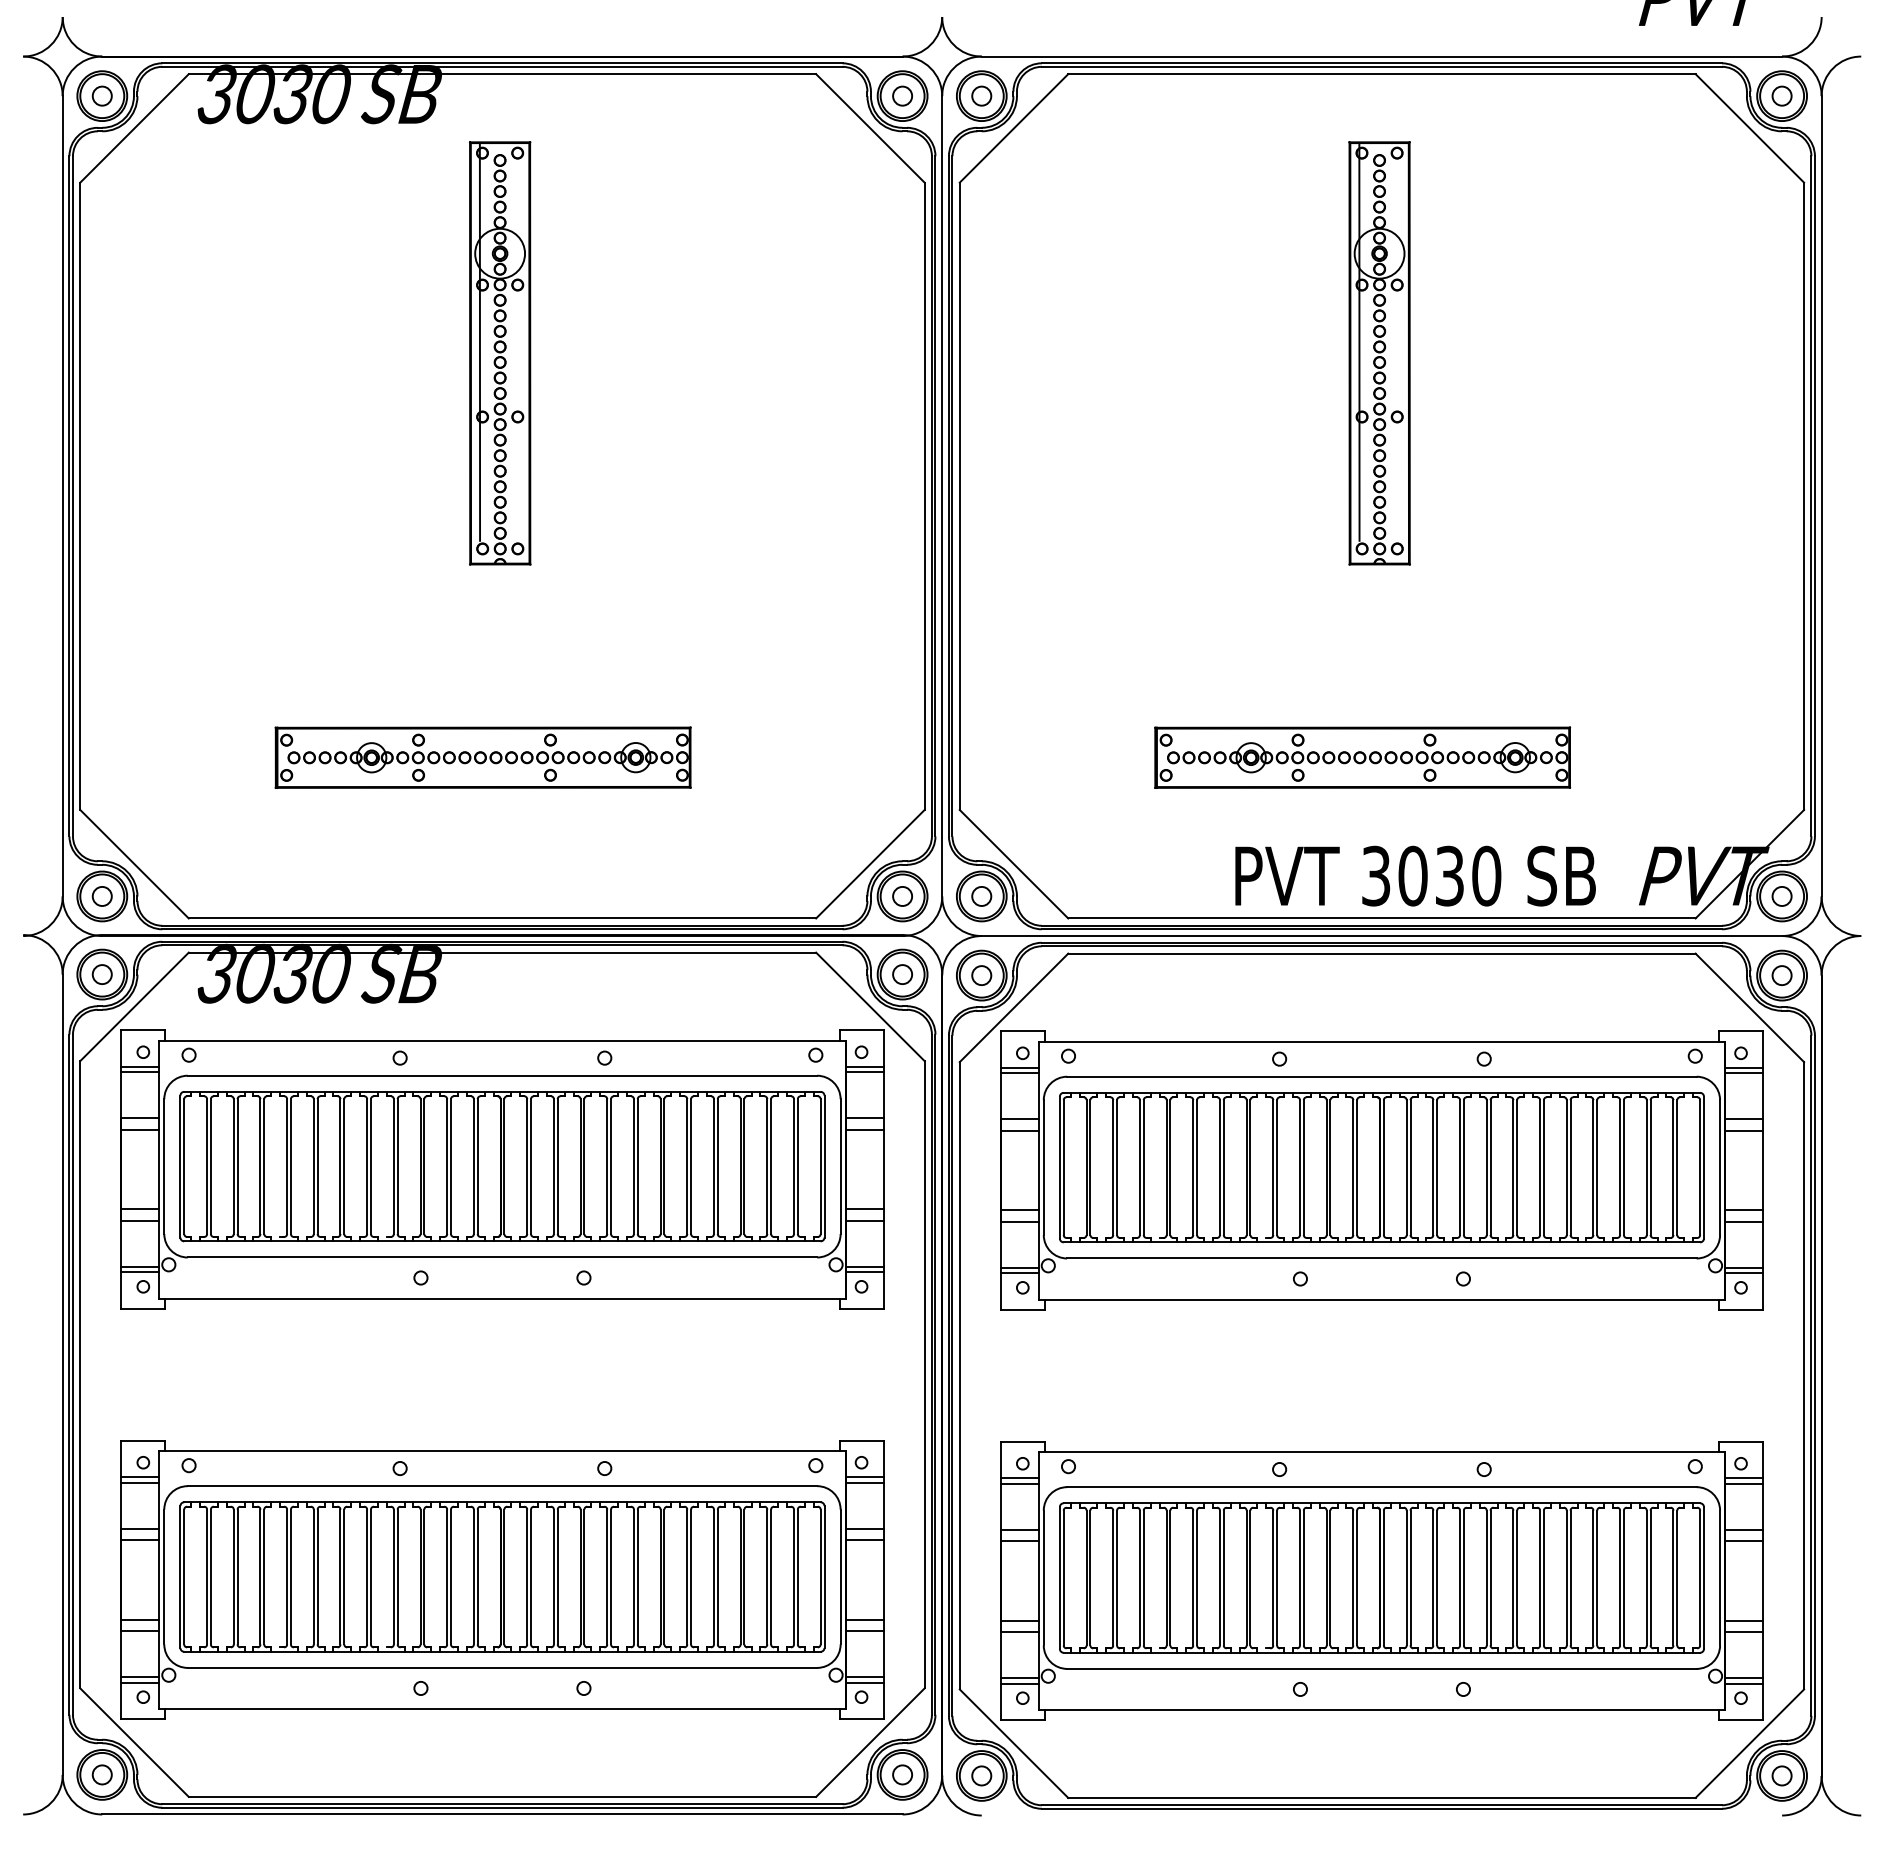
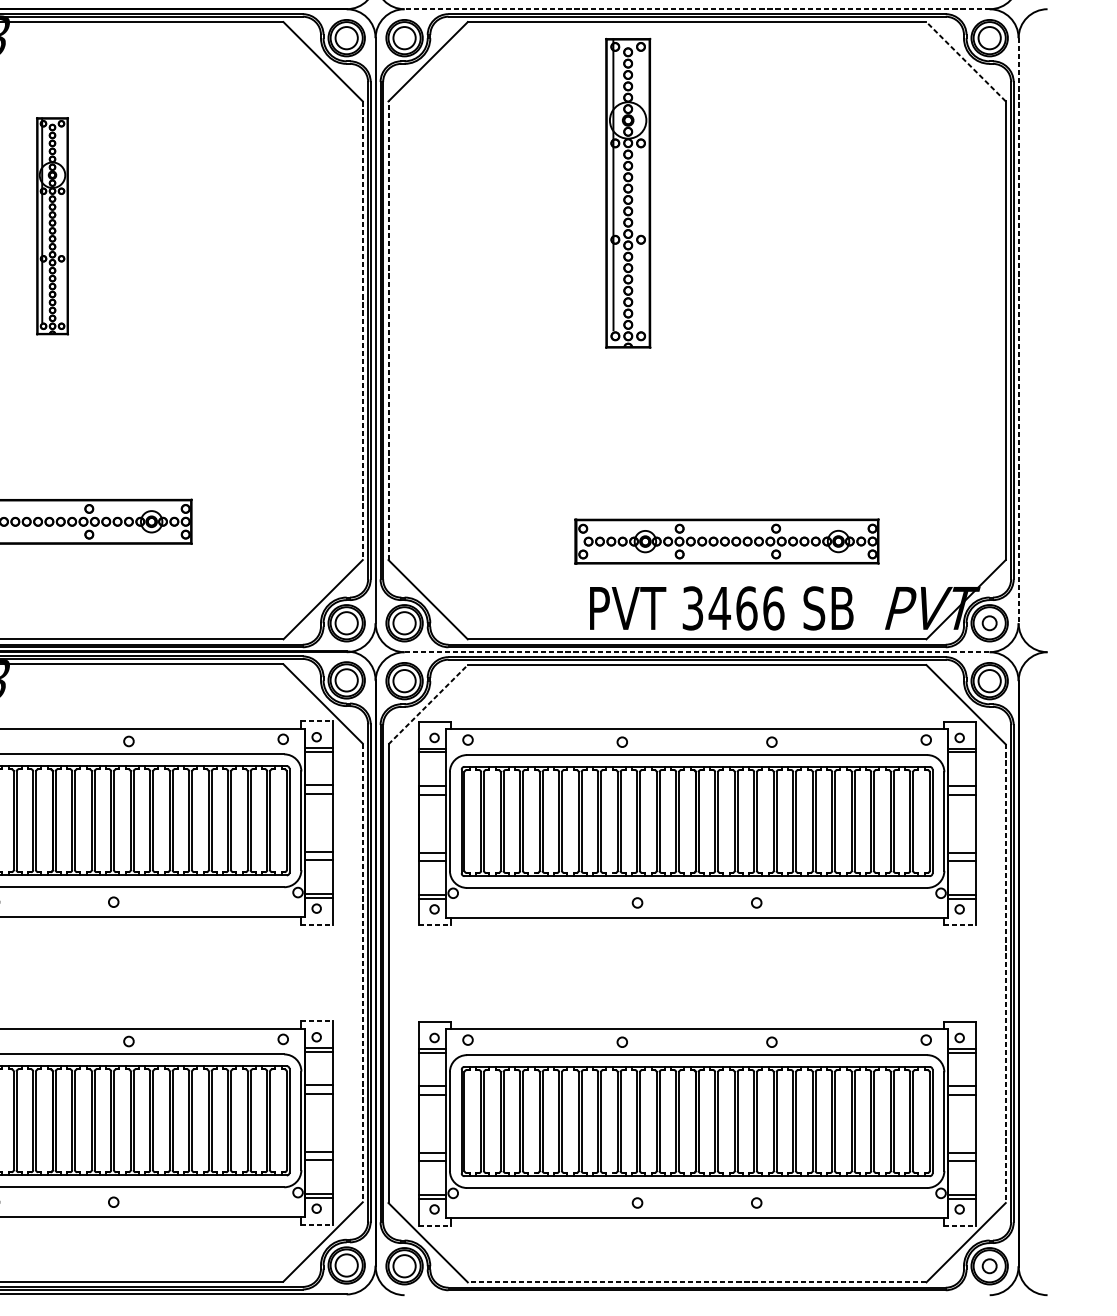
line: (1381, 56) -> (696, 9), solid -> dashed
circle: (902, 95) -> (346, 37), size x1.6
circle: (981, 95) -> (404, 37), size x1.6
circle: (1781, 95) -> (989, 37), size x1.6
line: (1749, 128) -> (965, 61), solid -> dashed
part: (500, 353) -> (52, 226), size x0.7
part: (1379, 353) -> (628, 193), moved
line: (924, 496) -> (362, 330), solid -> dashed
line: (959, 496) -> (388, 330), solid -> dashed
line: (1821, 496) -> (1018, 330), solid -> dashed
part: (1362, 757) -> (726, 541), moved
text: (1449, 875) -> (746, 607), 3030 -> 3466
circle: (902, 896) -> (346, 623), size x1.6
circle: (981, 896) -> (404, 623), size x1.6
line: (1382, 936) -> (697, 652), solid -> dashed
circle: (902, 974) -> (346, 680), size x1.6
circle: (981, 975) -> (404, 681), size x1.6
circle: (1781, 975) -> (989, 681), size x1.6
line: (1014, 1007) -> (428, 704), solid -> dashed
line: (861, 1030) -> (316, 721), solid -> dashed
line: (861, 1308) -> (316, 924), solid -> dashed
line: (1022, 1309) -> (434, 925), solid -> dashed
line: (1741, 1309) -> (960, 925), solid -> dashed
line: (924, 1374) -> (362, 972), solid -> dashed
line: (1804, 1375) -> (1006, 973), solid -> dashed
line: (861, 1440) -> (316, 1021), solid -> dashed
line: (861, 1719) -> (316, 1224), solid -> dashed
line: (1022, 1720) -> (434, 1225), solid -> dashed
line: (1741, 1720) -> (960, 1225), solid -> dashed
circle: (902, 1774) -> (346, 1265), size x1.6
circle: (981, 1775) -> (404, 1265), size x1.6
line: (1381, 1797) -> (696, 1282), solid -> dashed

